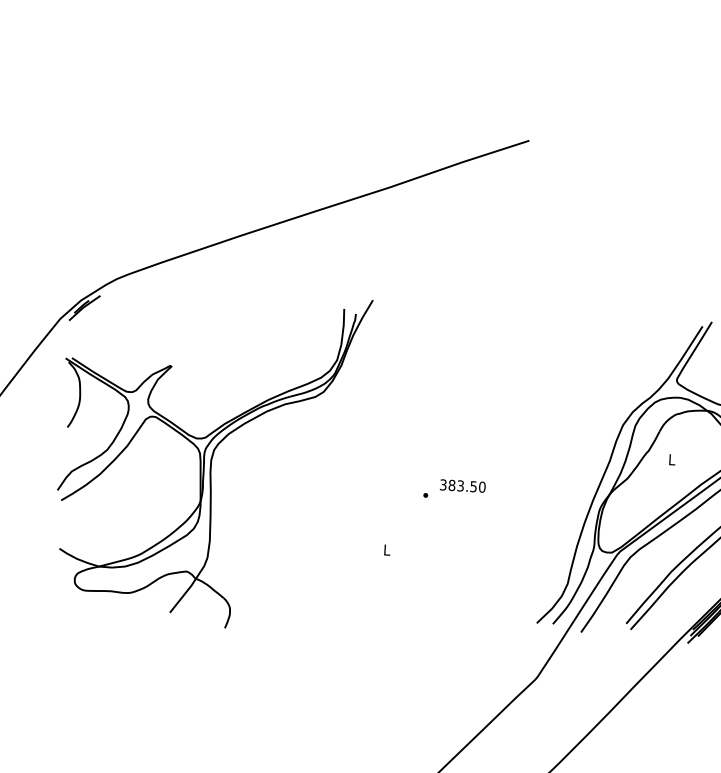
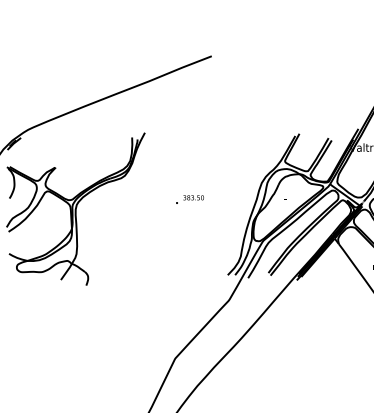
text: (453, 489) -> (189, 199), moved

